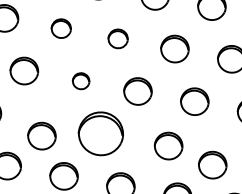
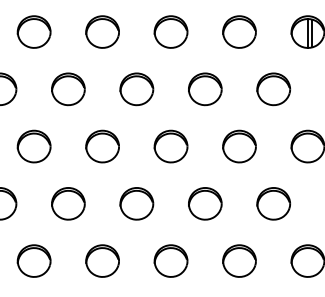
part: (61, 28) -> (68, 89), size x1.43
part: (117, 38) -> (136, 89), size x1.43
part: (81, 81) -> (102, 146), size x1.67
part: (100, 133) -> (136, 203), size x0.62
part: (42, 135) -> (68, 203), moved
part: (168, 145) -> (205, 203), moved
part: (212, 164) -> (273, 203), moved

